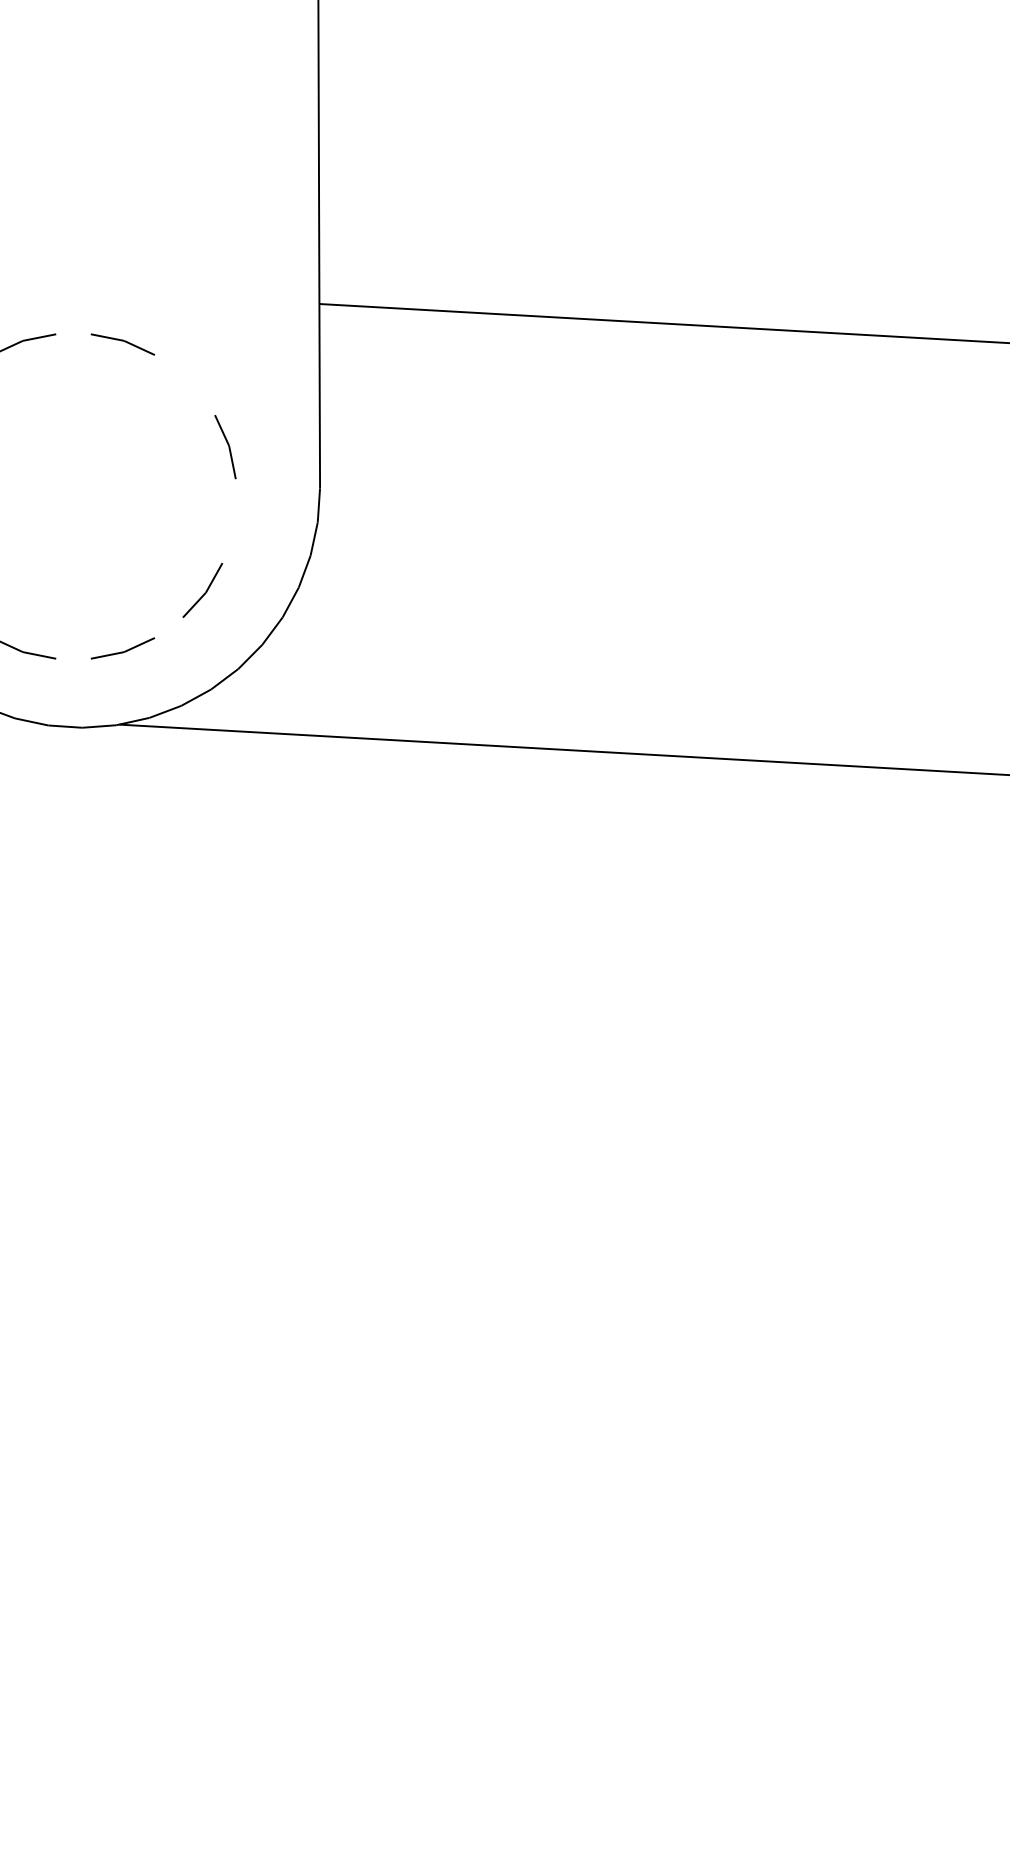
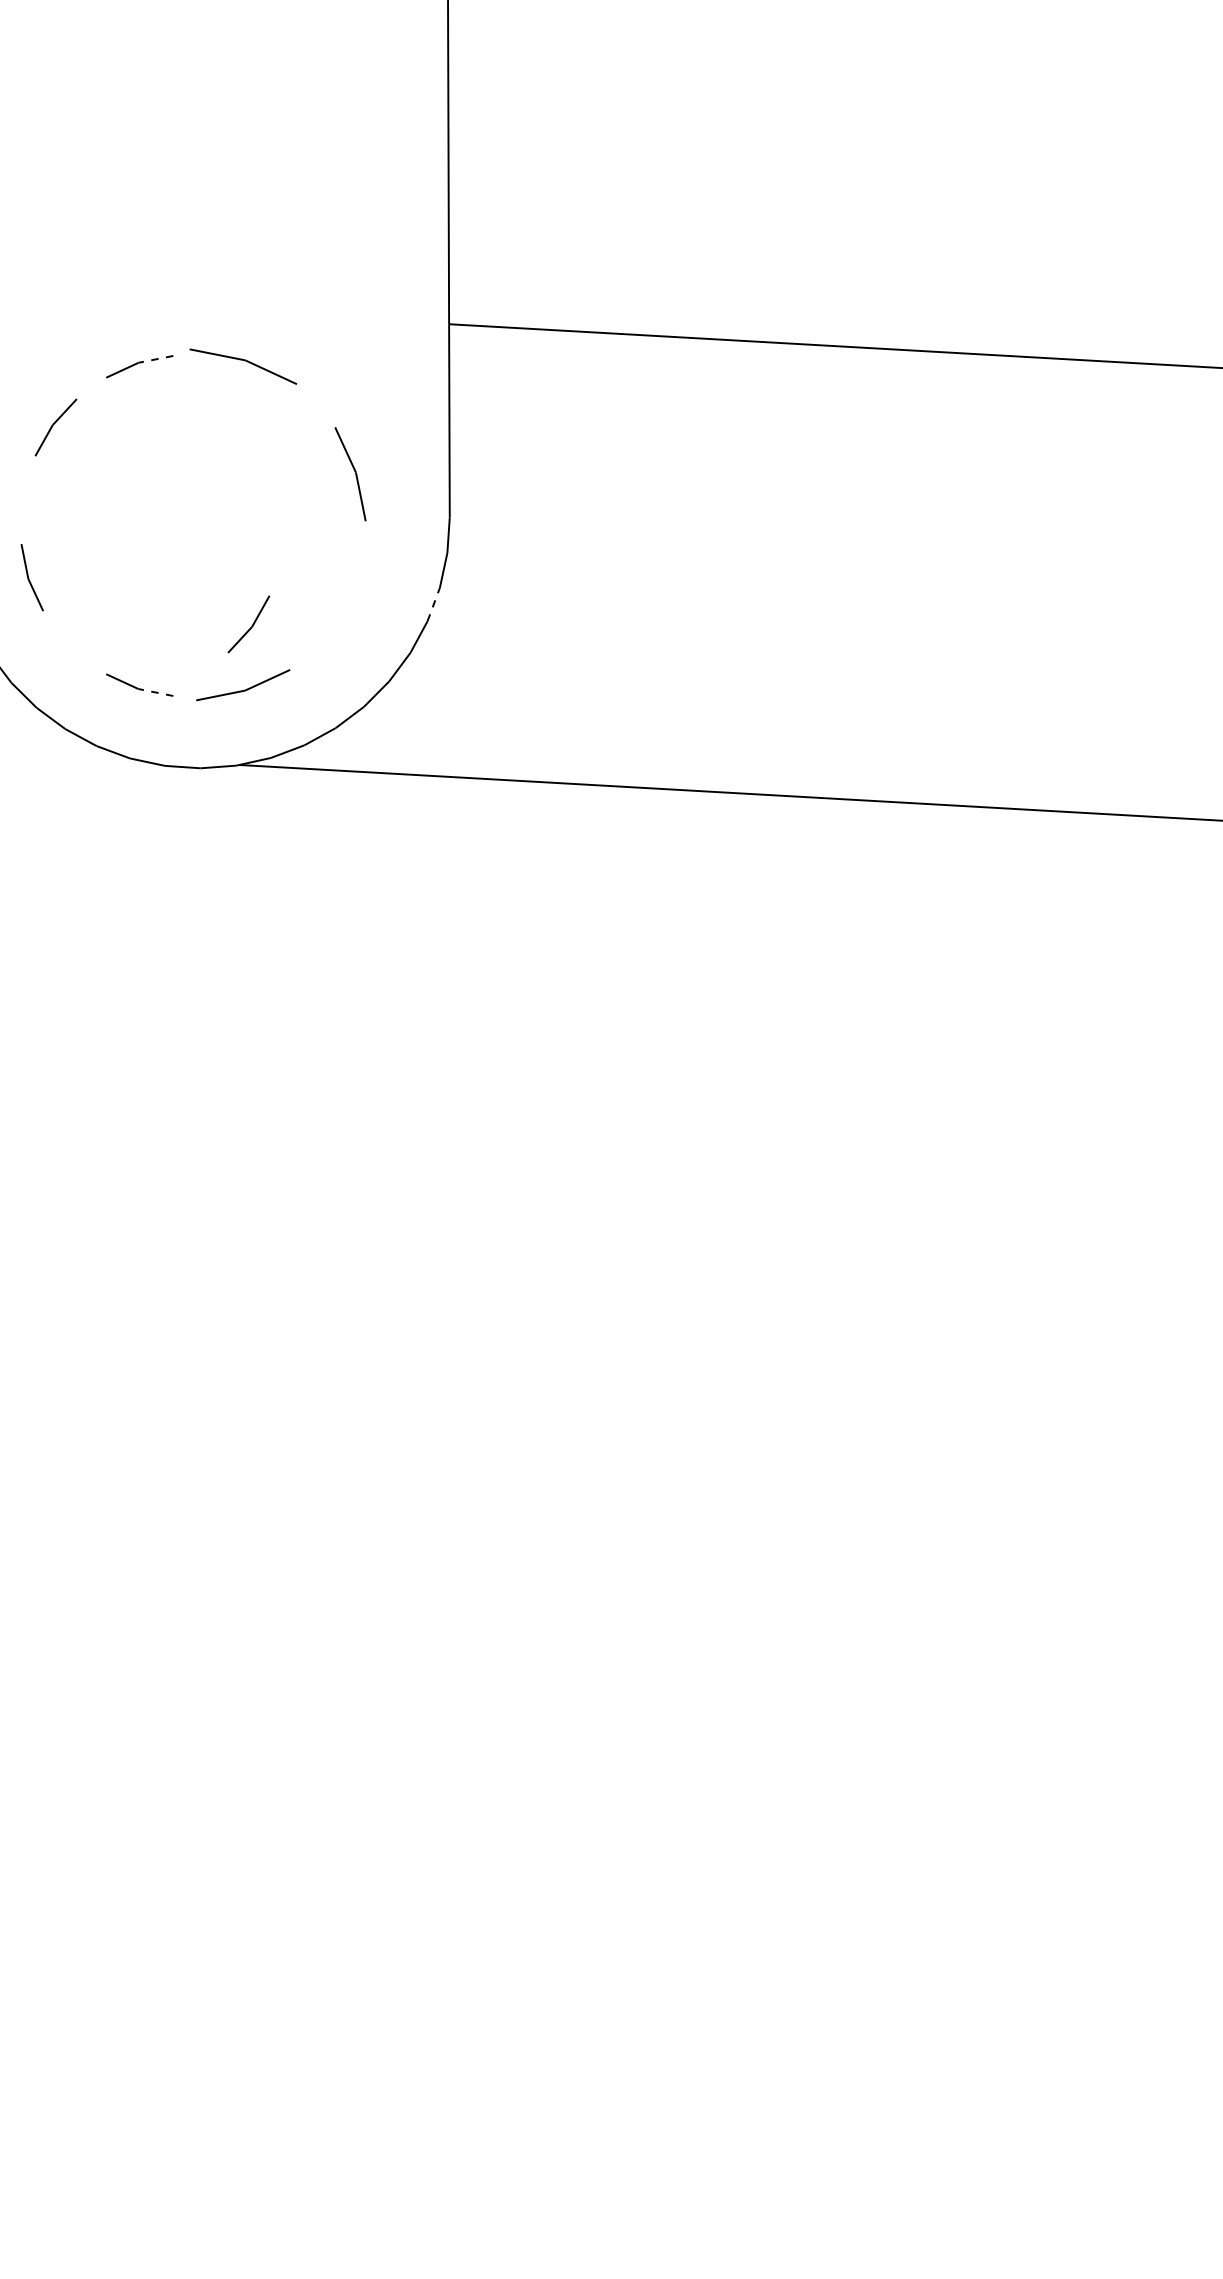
line: (39, 337) -> (155, 359), solid -> dashed
part: (122, 344) -> (242, 366), size x1.6
part: (225, 446) -> (350, 473), size x1.4
line: (304, 571) -> (433, 604), solid -> dashed
part: (202, 590) -> (248, 624), moved
part: (122, 647) -> (242, 684), size x1.4
line: (39, 655) -> (155, 692), solid -> dashed

